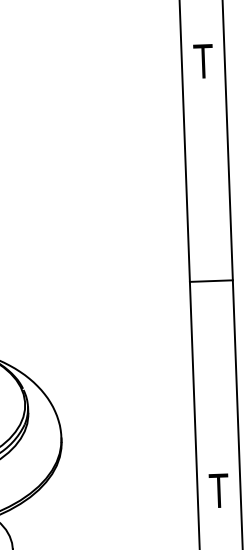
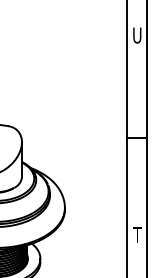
text: (203, 61) -> (137, 35), T -> U

